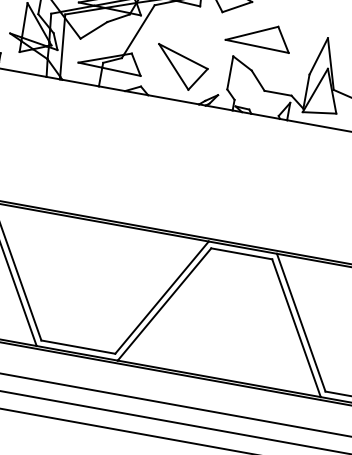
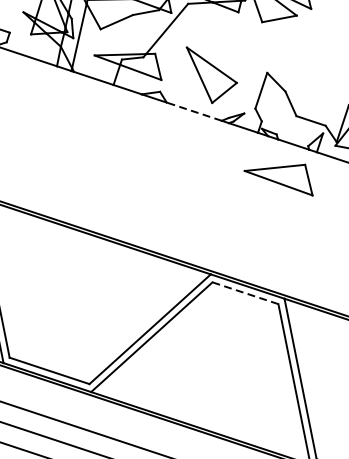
part: (256, 39) -> (278, 175), moved
line: (173, 99) -> (194, 111), solid -> dashed
line: (241, 253) -> (245, 292), solid -> dashed

